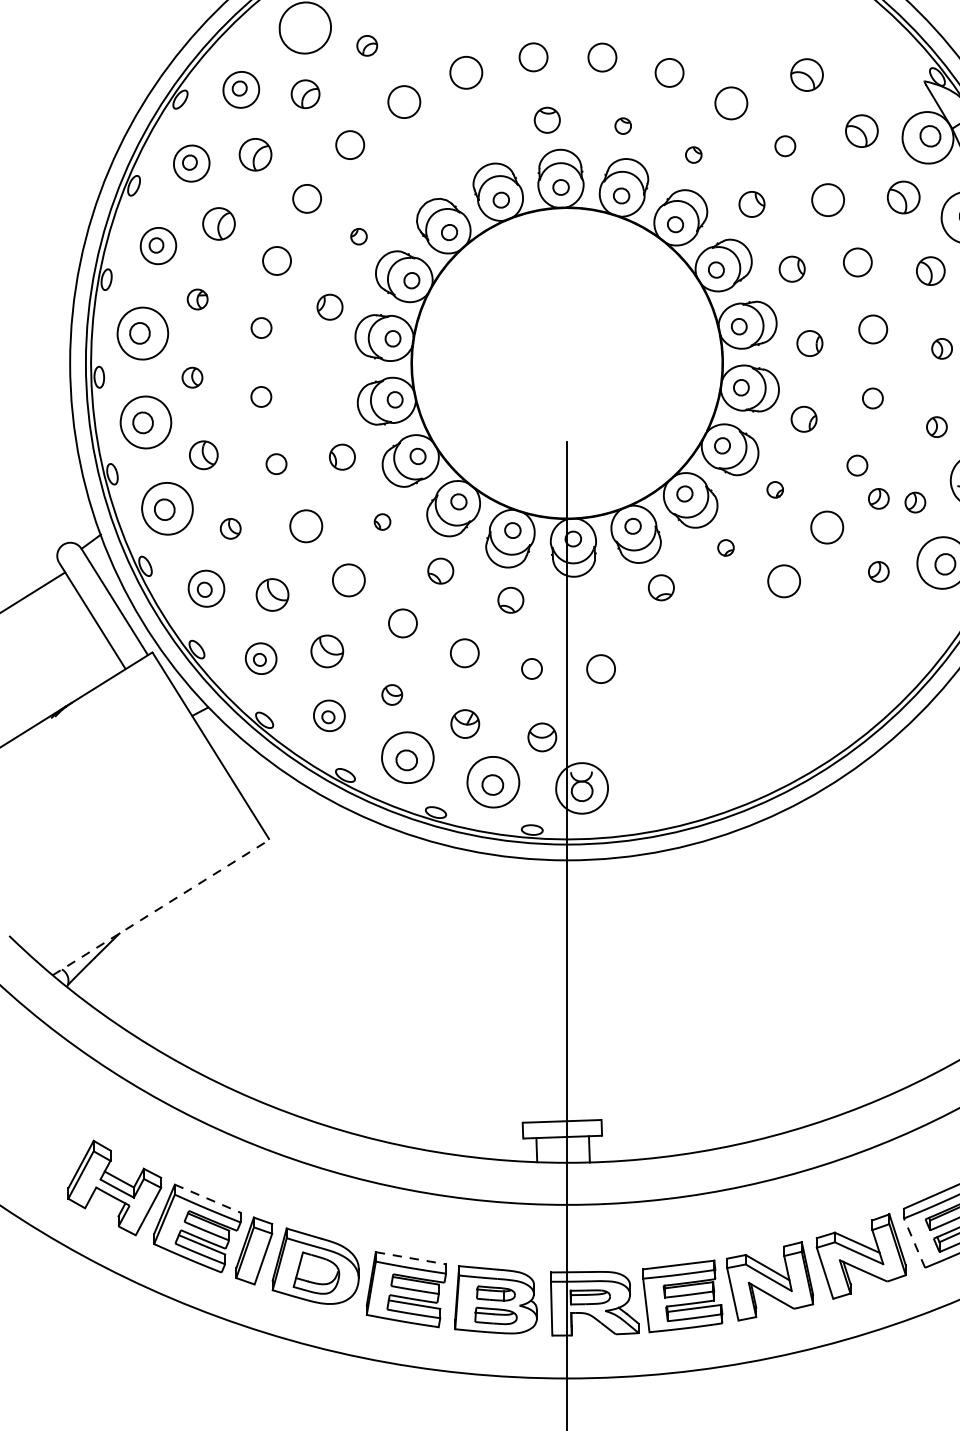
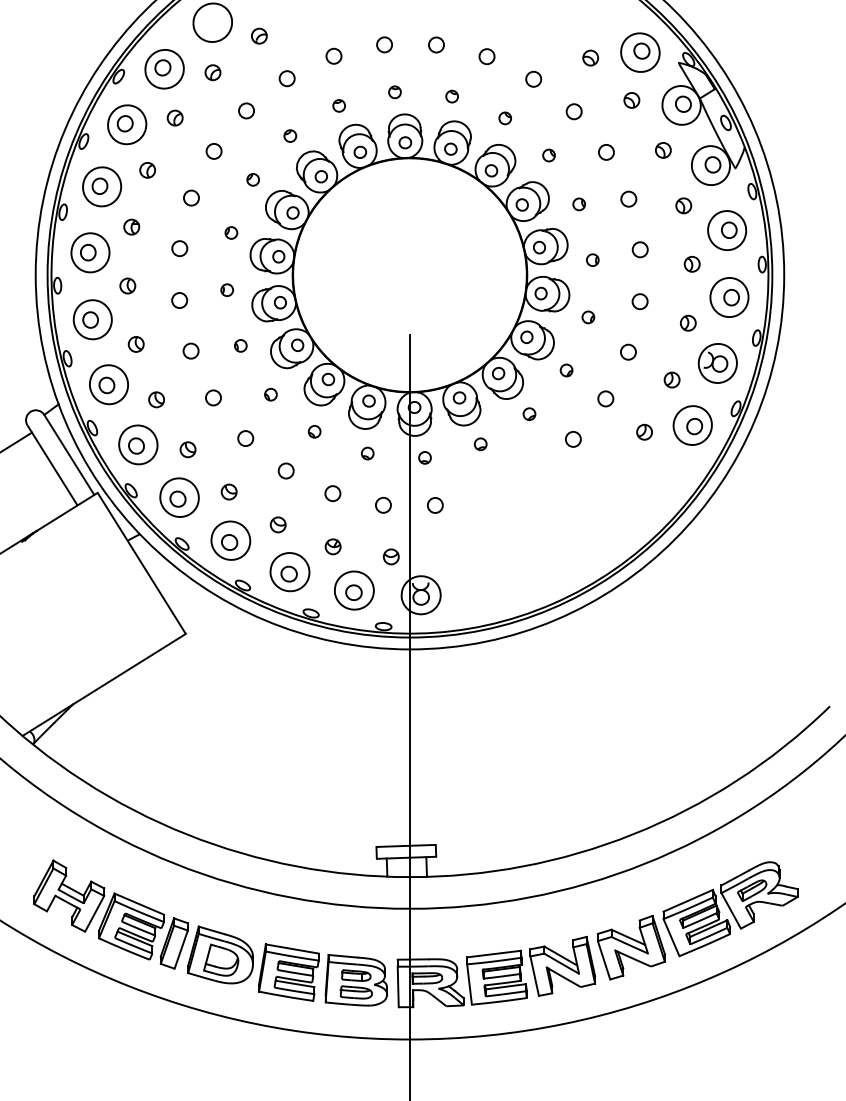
circle: (533, 56) -> (384, 44), size x0.71
circle: (602, 56) -> (436, 44), size x0.71
part: (873, 67) -> (640, 52), added
circle: (465, 71) -> (333, 55), size x0.62
circle: (668, 72) -> (486, 56), size x0.71
part: (807, 74) -> (590, 57), size x0.62
part: (241, 90) -> (164, 69), size x1.43
part: (304, 94) -> (212, 72), size x0.71
circle: (403, 102) -> (286, 78), size x0.62
circle: (731, 102) -> (533, 78), size x0.62
part: (546, 120) -> (394, 92), size x0.62
part: (861, 131) -> (631, 100), size x0.62
part: (472, 137) -> (338, 105), added
circle: (350, 144) -> (246, 110), size x0.71
part: (254, 153) -> (174, 117), size x0.62
part: (192, 163) -> (127, 124), size x1.43
part: (408, 177) -> (290, 135), added
part: (903, 197) -> (663, 150), size x0.62
circle: (306, 199) -> (213, 151), size x0.71
circle: (828, 200) -> (606, 152), size x0.62
part: (751, 204) -> (548, 155), size x0.62
part: (218, 224) -> (147, 170), size x0.62
part: (158, 245) -> (102, 186), size x1.43
circle: (277, 260) -> (191, 197), size x0.71
circle: (857, 261) -> (628, 198), size x0.71
part: (791, 269) -> (578, 204), size x0.62
part: (930, 270) -> (683, 205), size x0.71
part: (330, 306) -> (231, 232), size x0.62
circle: (872, 329) -> (639, 249), size x0.71
part: (809, 342) -> (592, 259), size x0.62
part: (323, 382) -> (226, 289), added
part: (804, 419) -> (588, 317), size x0.62
part: (202, 455) -> (135, 344), size x0.71
part: (342, 456) -> (240, 345), size x0.62
part: (878, 497) -> (644, 376), removed
circle: (306, 525) -> (213, 397), size x0.62
circle: (826, 527) -> (605, 398), size x0.62
part: (440, 570) -> (314, 431), size x0.62
circle: (348, 580) -> (245, 438), size x0.62
circle: (784, 581) -> (573, 439), size x0.62
part: (206, 588) -> (138, 444), size x1.43
part: (660, 588) -> (480, 444), size x0.62
part: (271, 594) -> (187, 449), size x0.62
part: (510, 600) -> (367, 453), size x0.62
part: (586, 605) -> (424, 457), added
circle: (401, 622) -> (285, 470), size x0.71
part: (326, 650) -> (228, 491), size x0.62
circle: (464, 653) -> (332, 493), size x0.71
part: (261, 658) -> (179, 497), size x1.67
circle: (599, 669) -> (434, 505), size x0.71
part: (328, 715) -> (230, 540), size x1.67
part: (464, 723) -> (332, 546), size x0.71
part: (542, 736) -> (391, 556), size x0.71
line: (161, 906) -> (104, 684), dashed -> solid
line: (207, 1199) -> (139, 904), dashed -> solid
line: (914, 1242) -> (671, 937), dashed -> solid
line: (411, 1258) -> (292, 949), dashed -> solid

